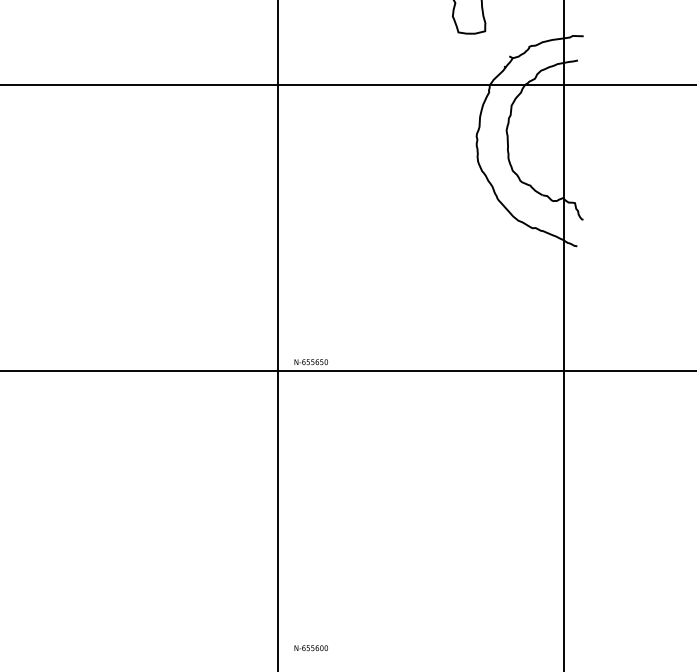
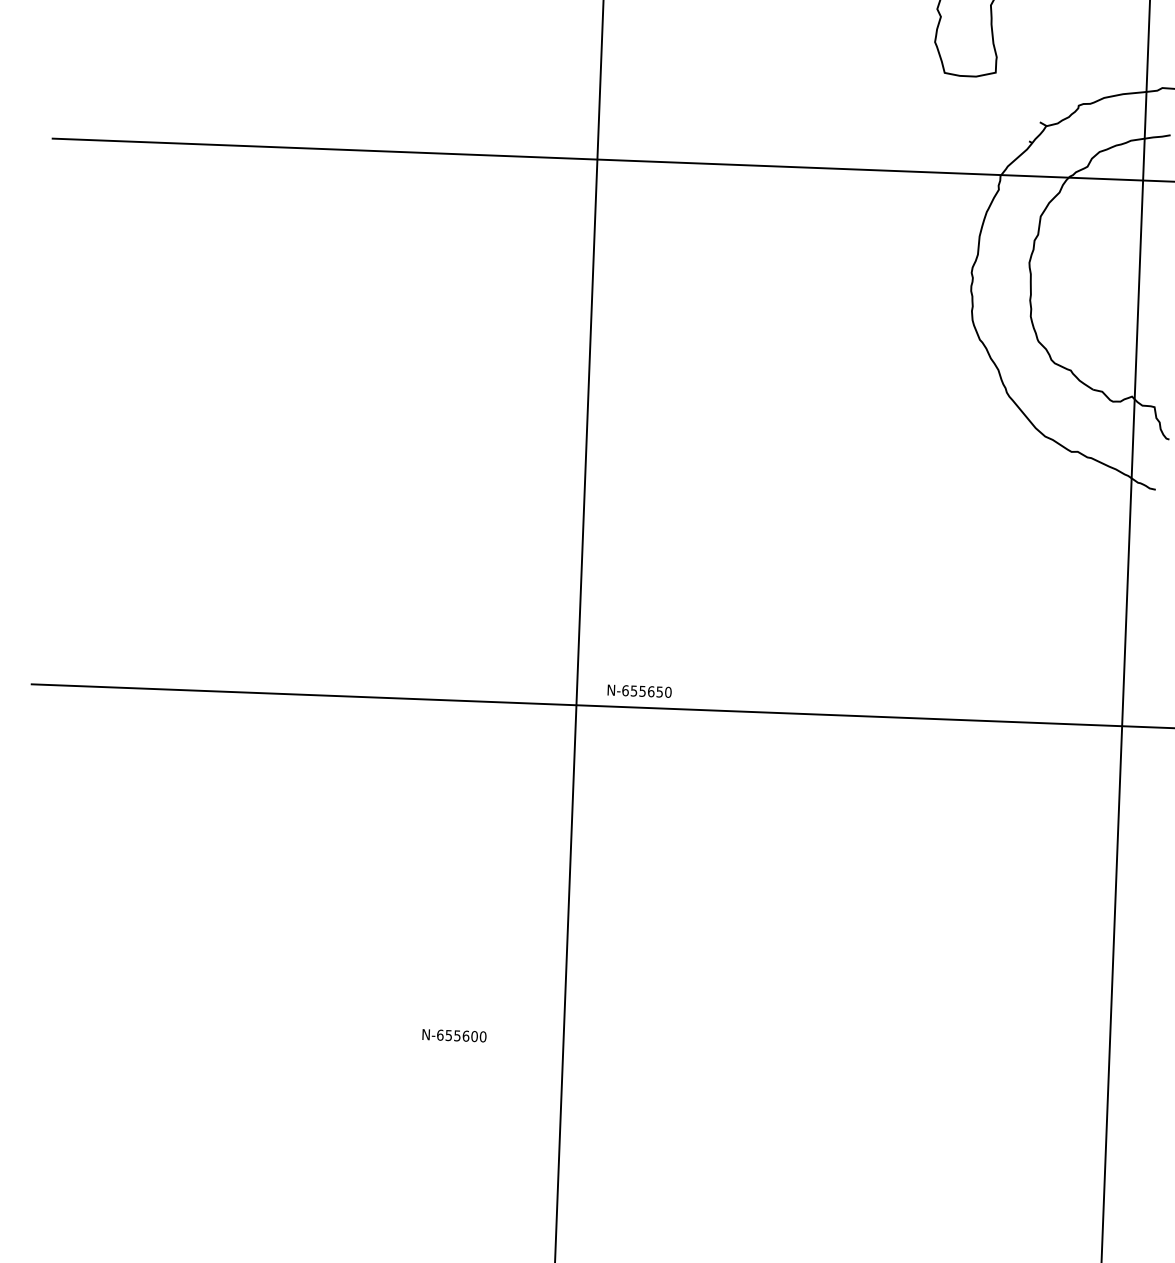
text: (310, 648) -> (452, 1036), moved

